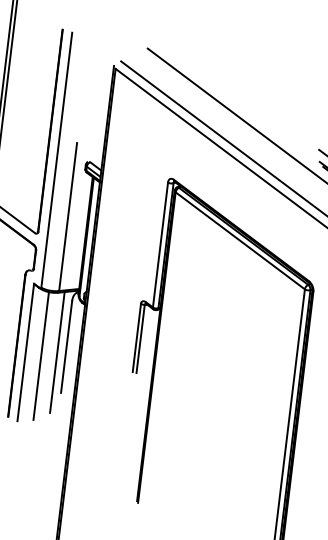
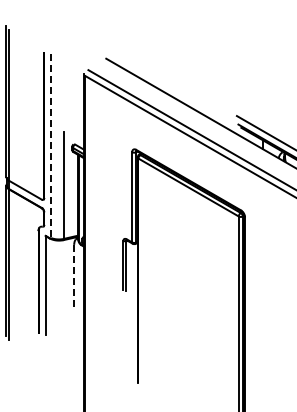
line: (57, 161) -> (51, 146), solid -> dashed
line: (66, 347) -> (74, 278), solid -> dashed
line: (57, 352) -> (68, 282), removed
line: (40, 355) -> (56, 286), removed

